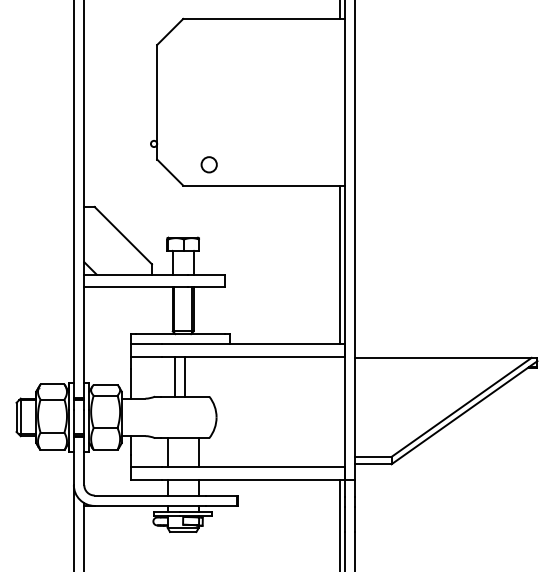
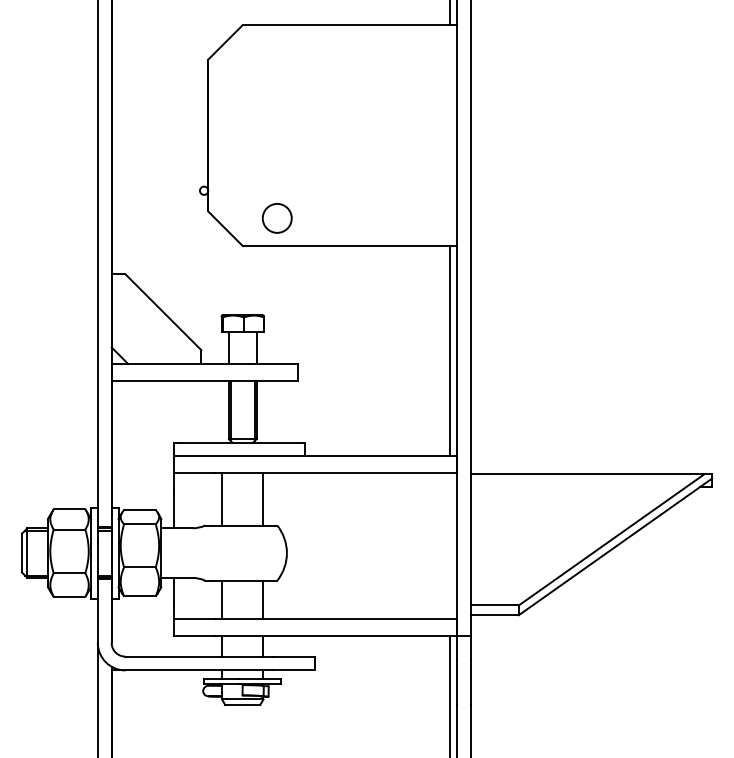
circle: (208, 164) -> (276, 218), size x1.43
line: (174, 376) -> (263, 499), moved
line: (185, 376) -> (222, 499), moved

